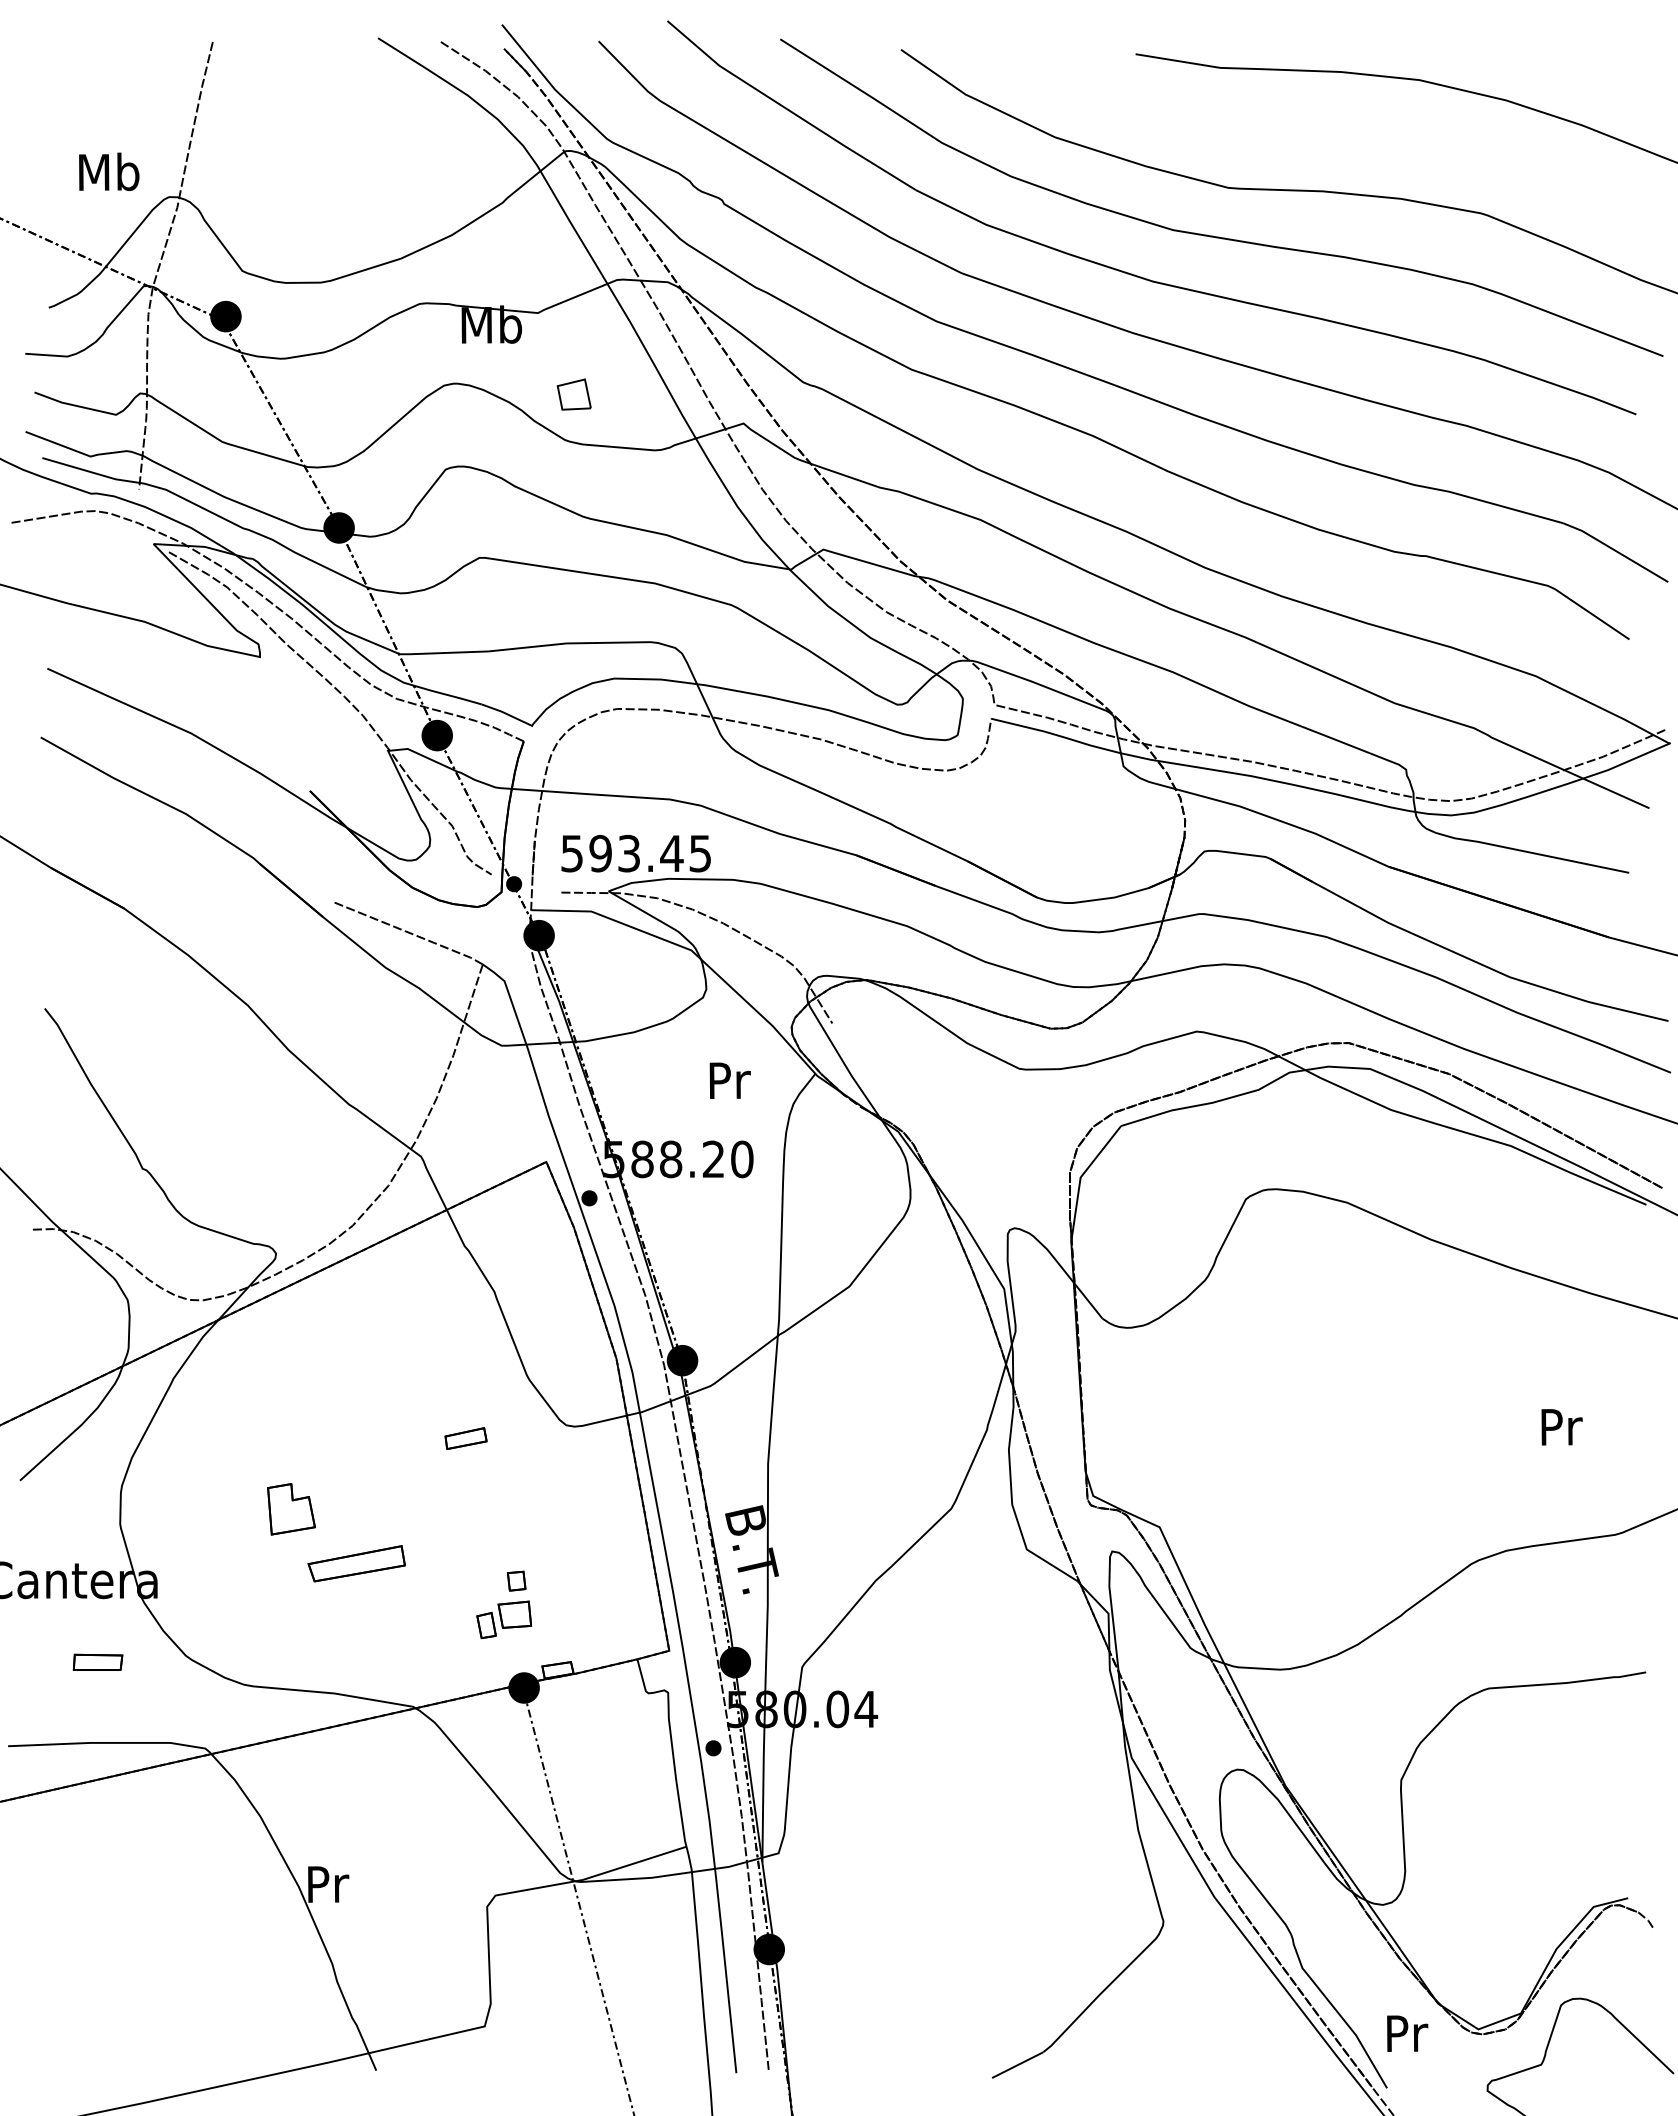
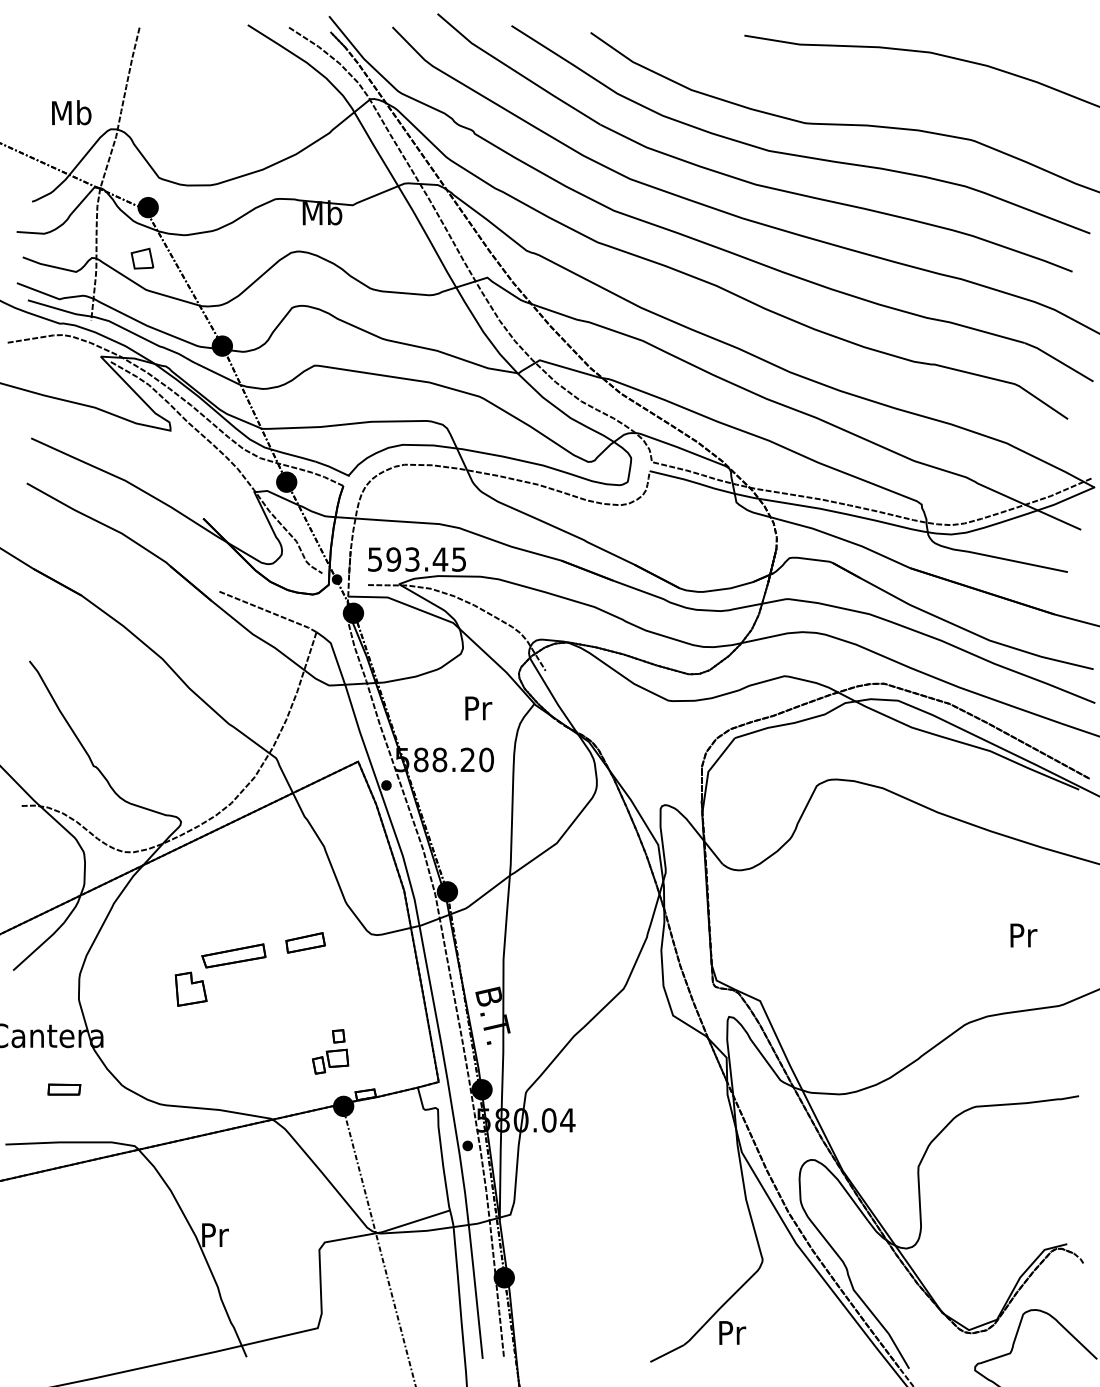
part: (574, 394) -> (142, 258), moved
part: (465, 1437) -> (305, 942), size x1.43
part: (356, 1563) -> (233, 955), moved
text: (1407, 2032) -> (732, 1332), moved

